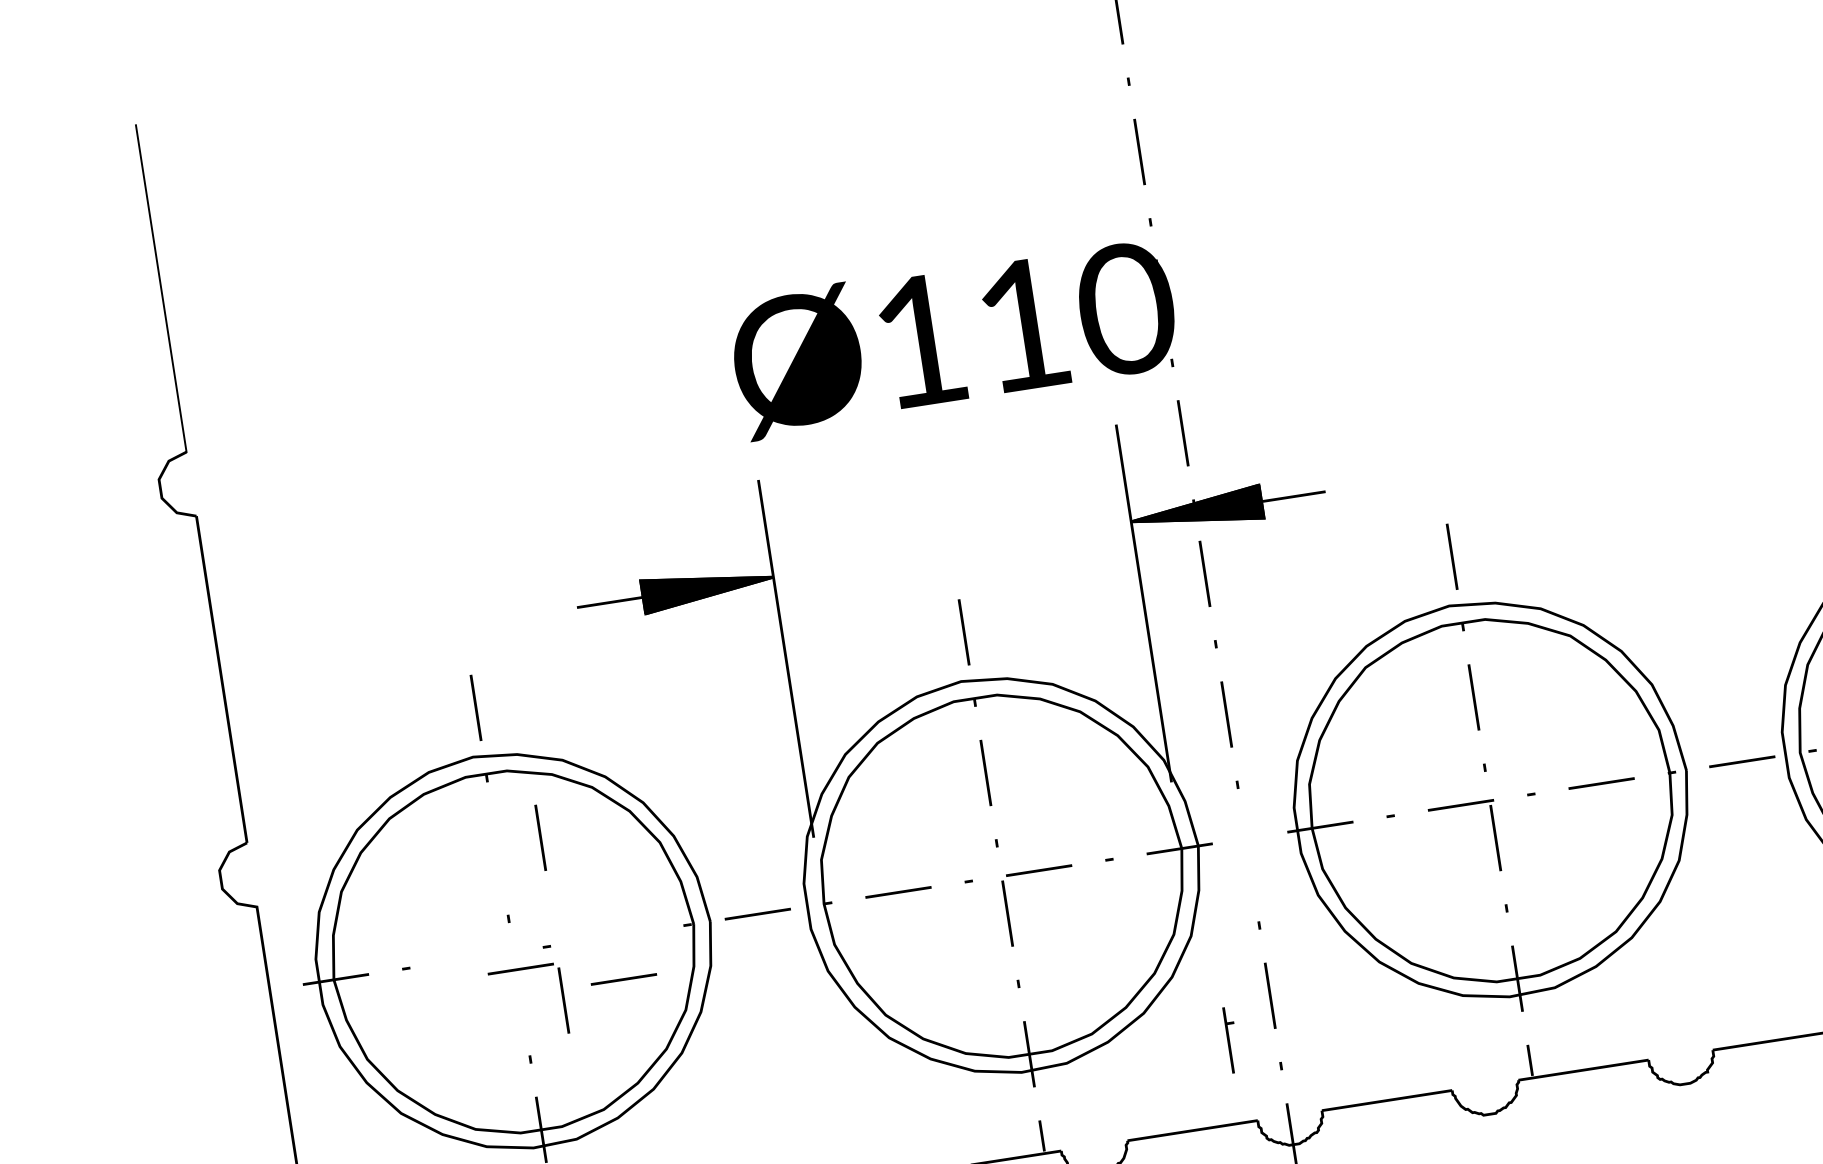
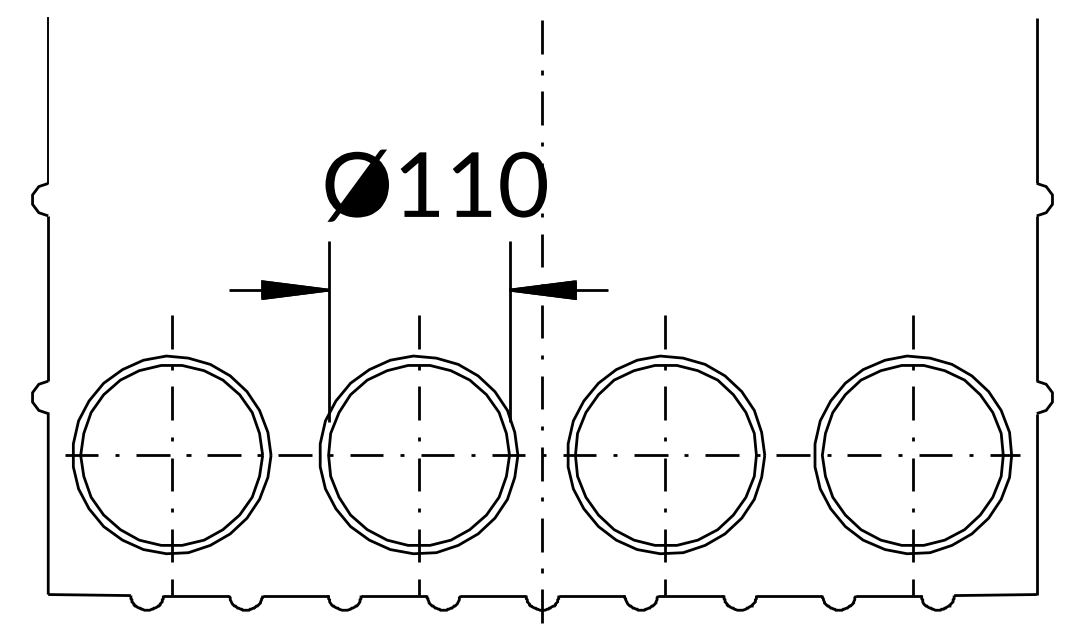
line: (542, 838) -> (172, 403), moved
part: (524, 970) -> (154, 456), moved
line: (625, 979) -> (224, 455), moved
part: (1231, 1041) -> (543, 464), moved

